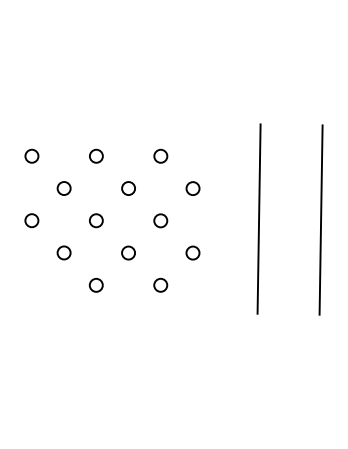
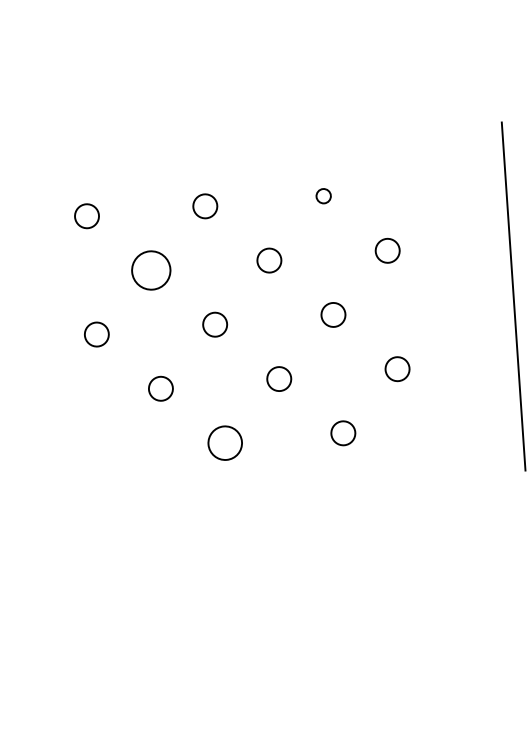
circle: (160, 155) -> (322, 195), size x0.6
circle: (63, 188) -> (149, 270), size x1.6
circle: (95, 285) -> (223, 443), size x1.4

